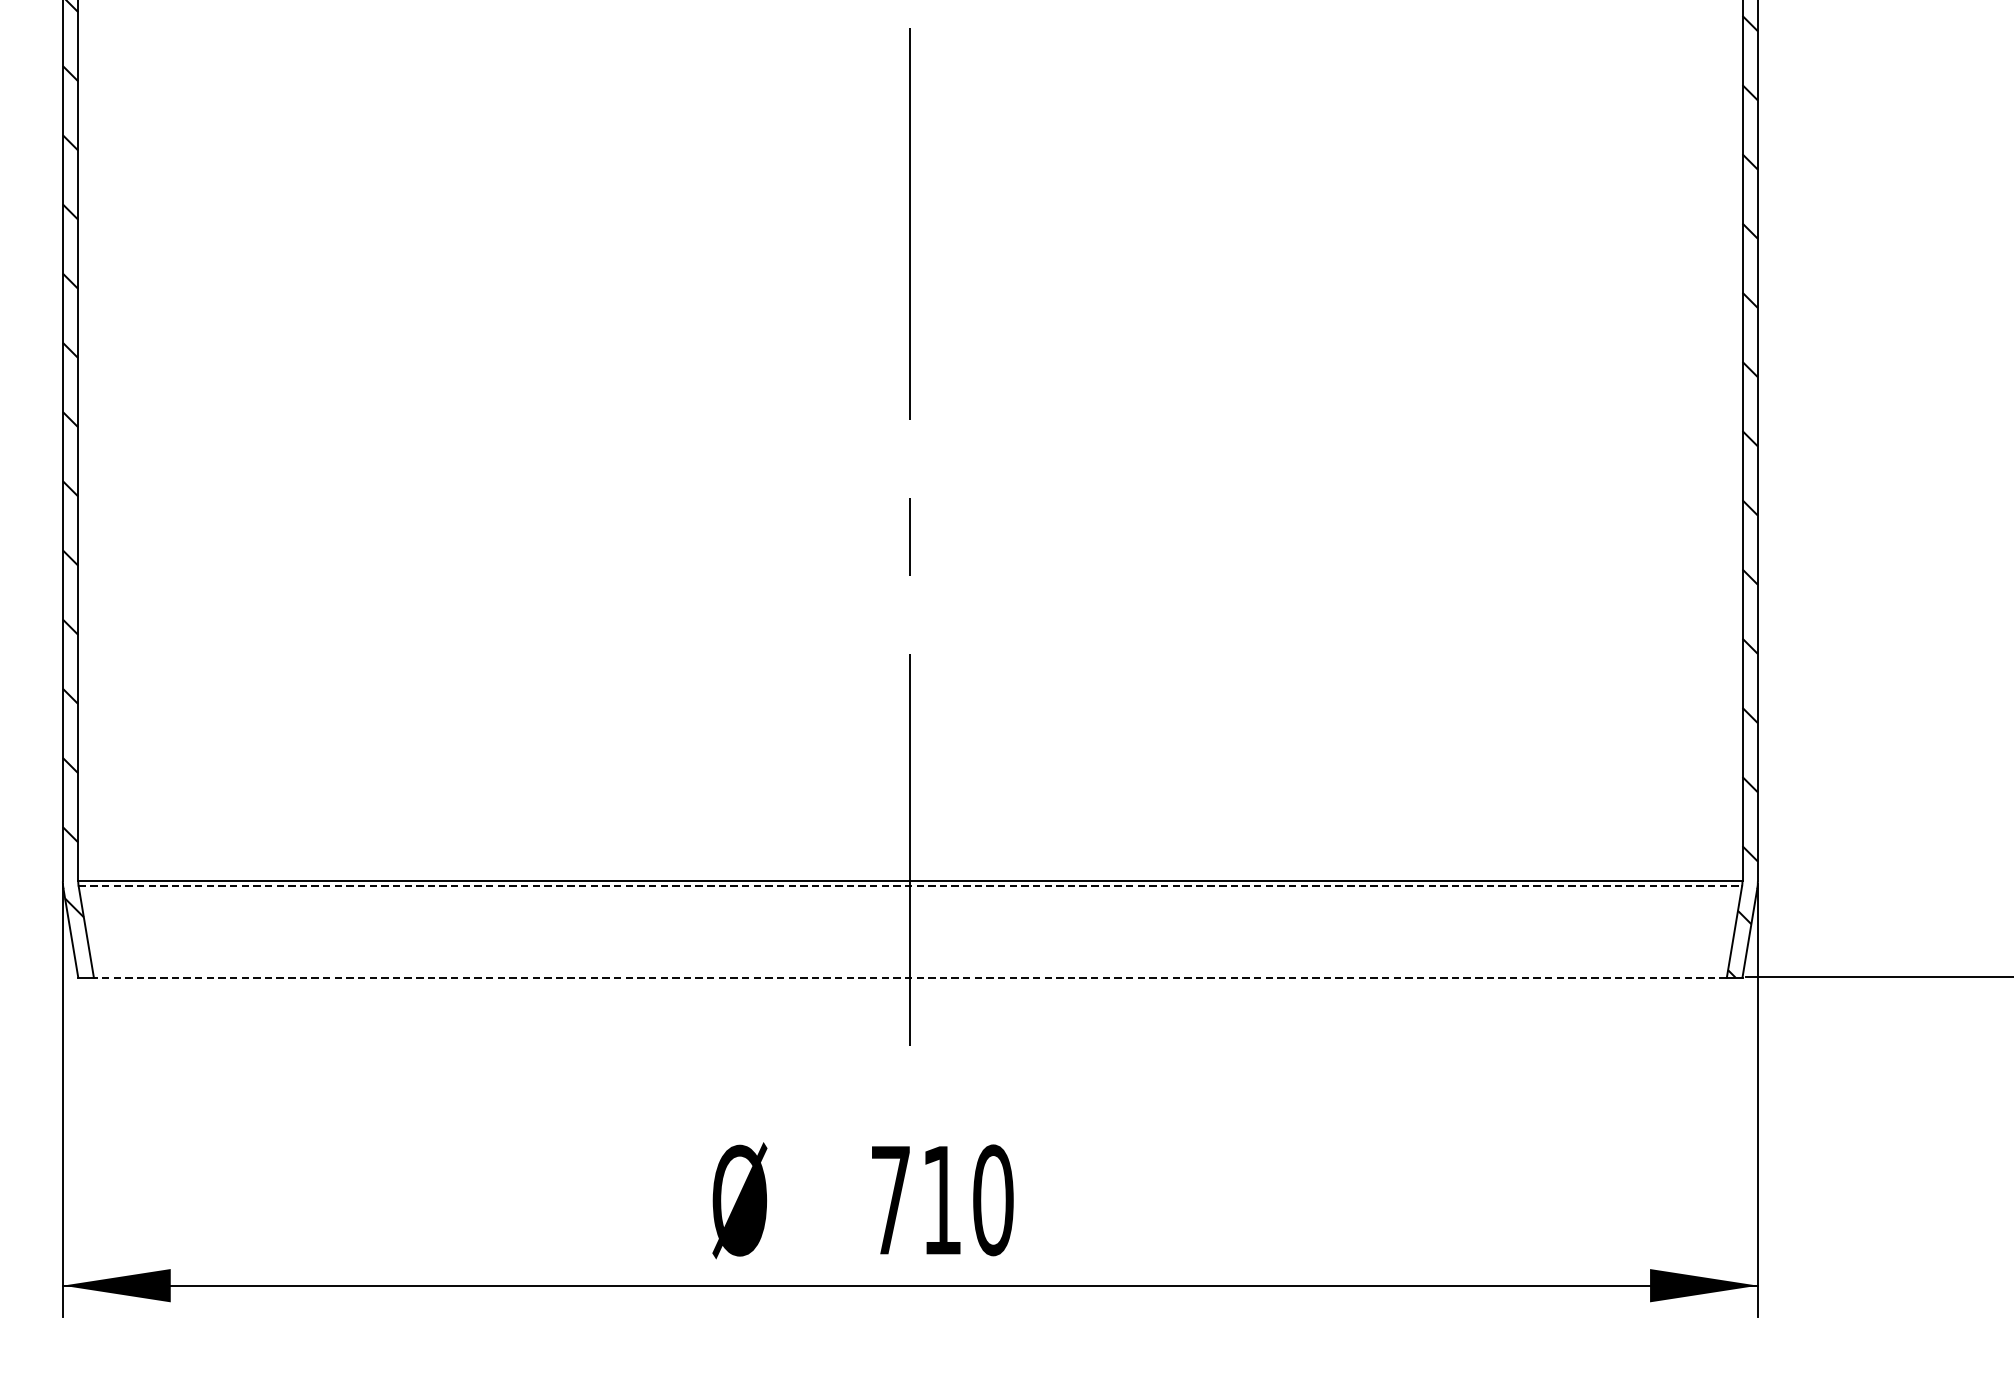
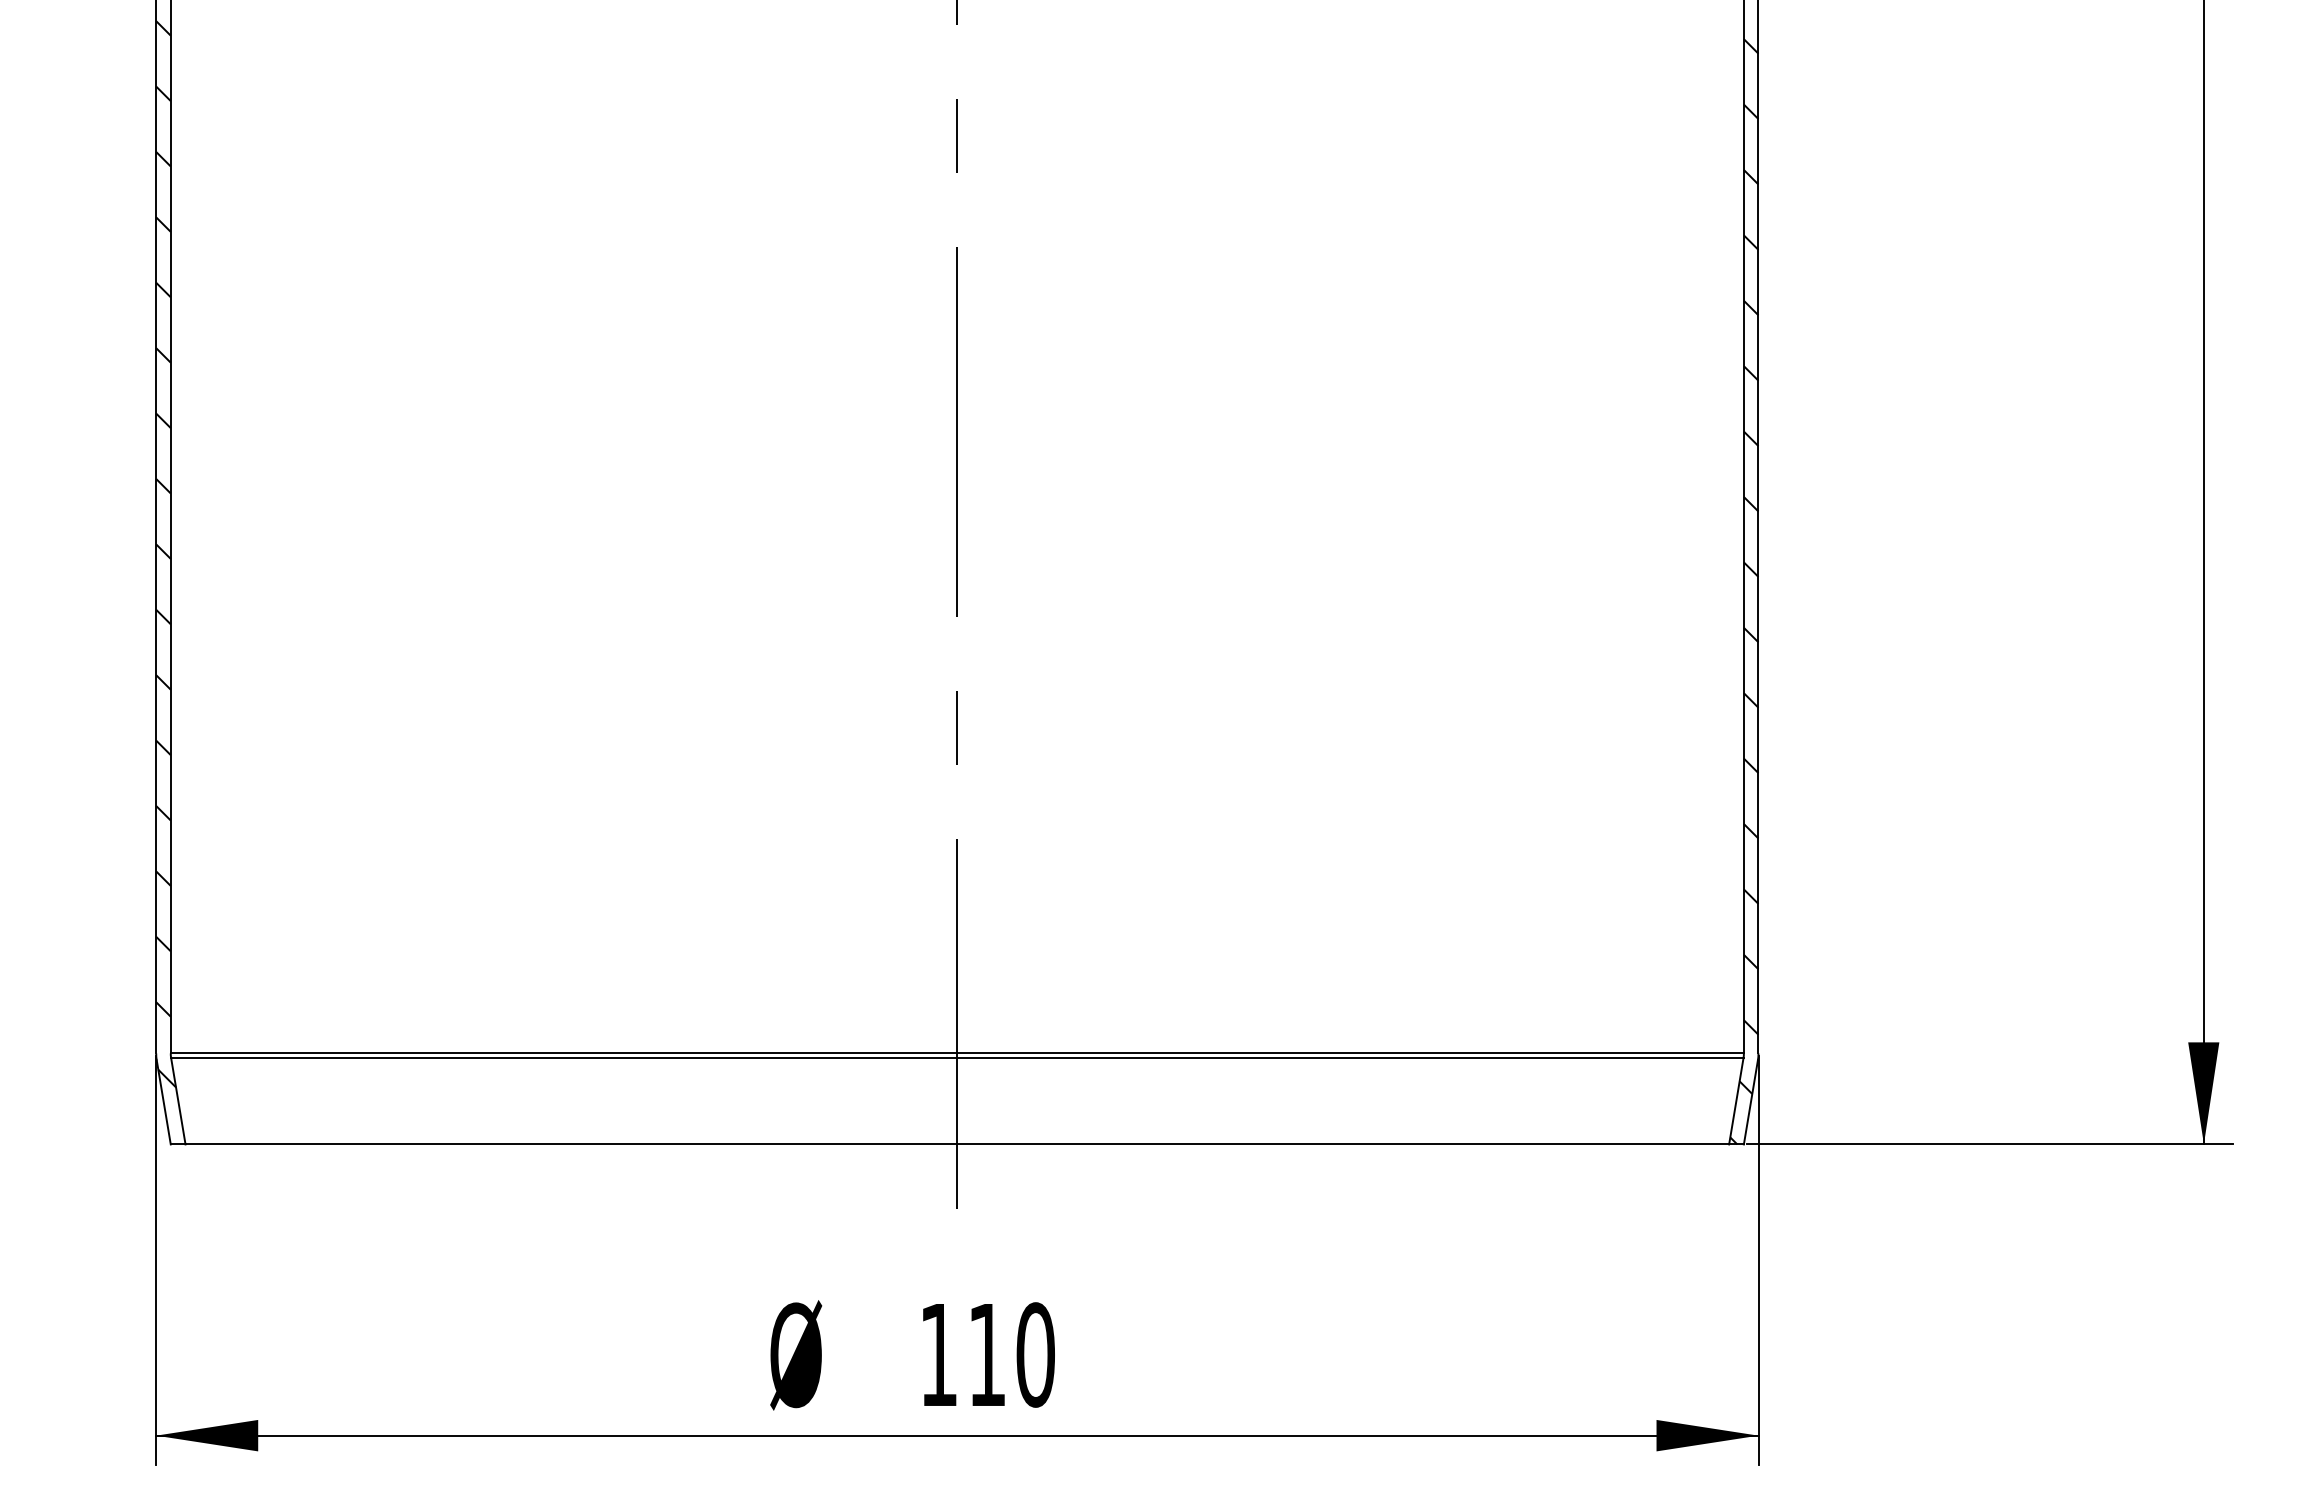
line: (910, 886) -> (957, 1058), dashed -> solid
line: (910, 977) -> (957, 1144), dashed -> solid
text: (890, 1199) -> (938, 1354), 710 -> 110

